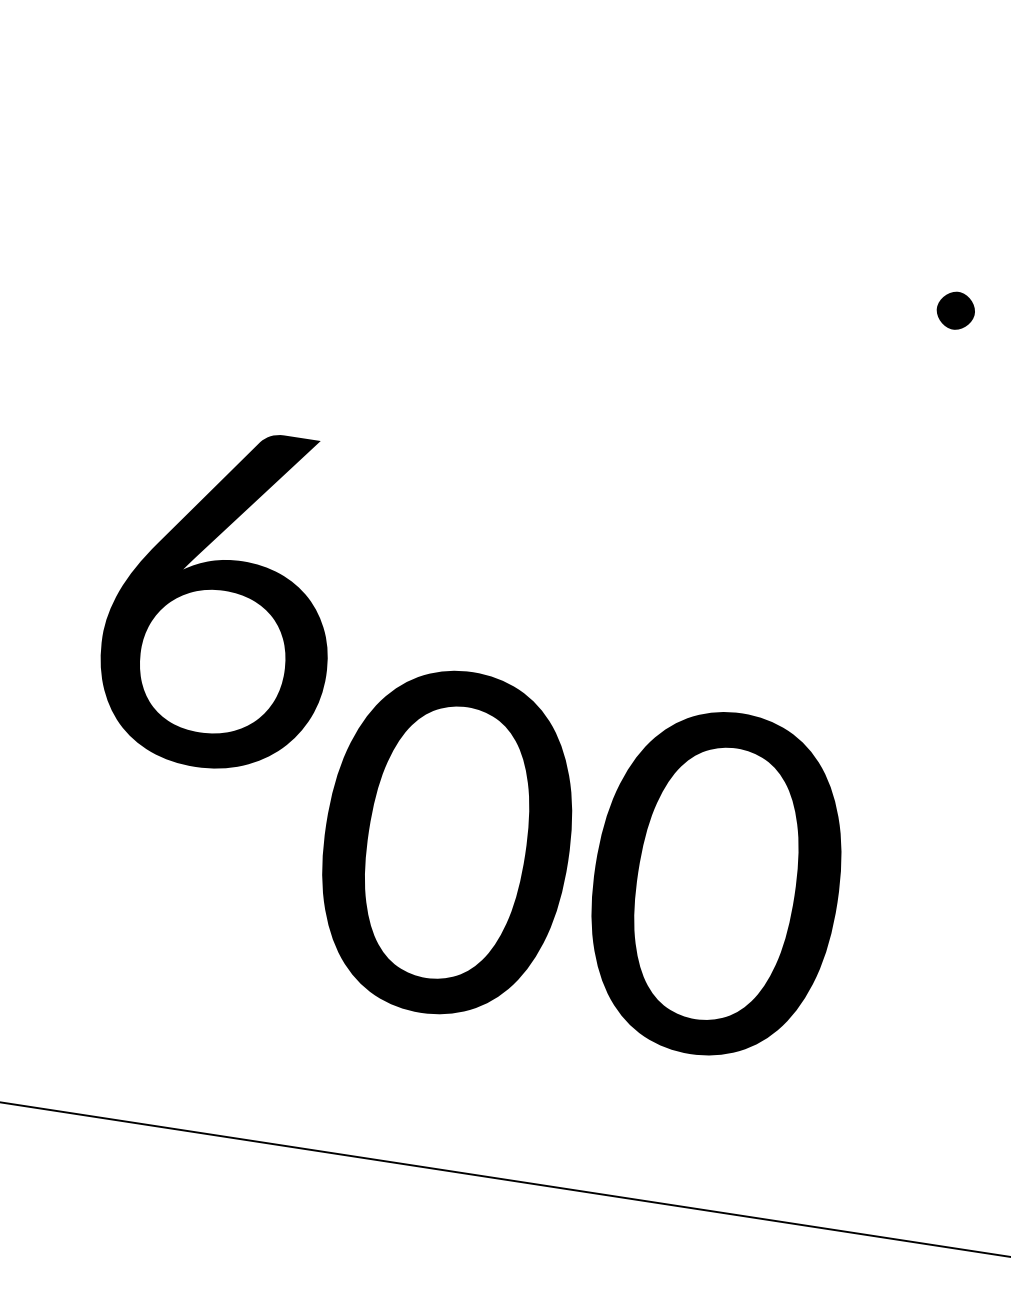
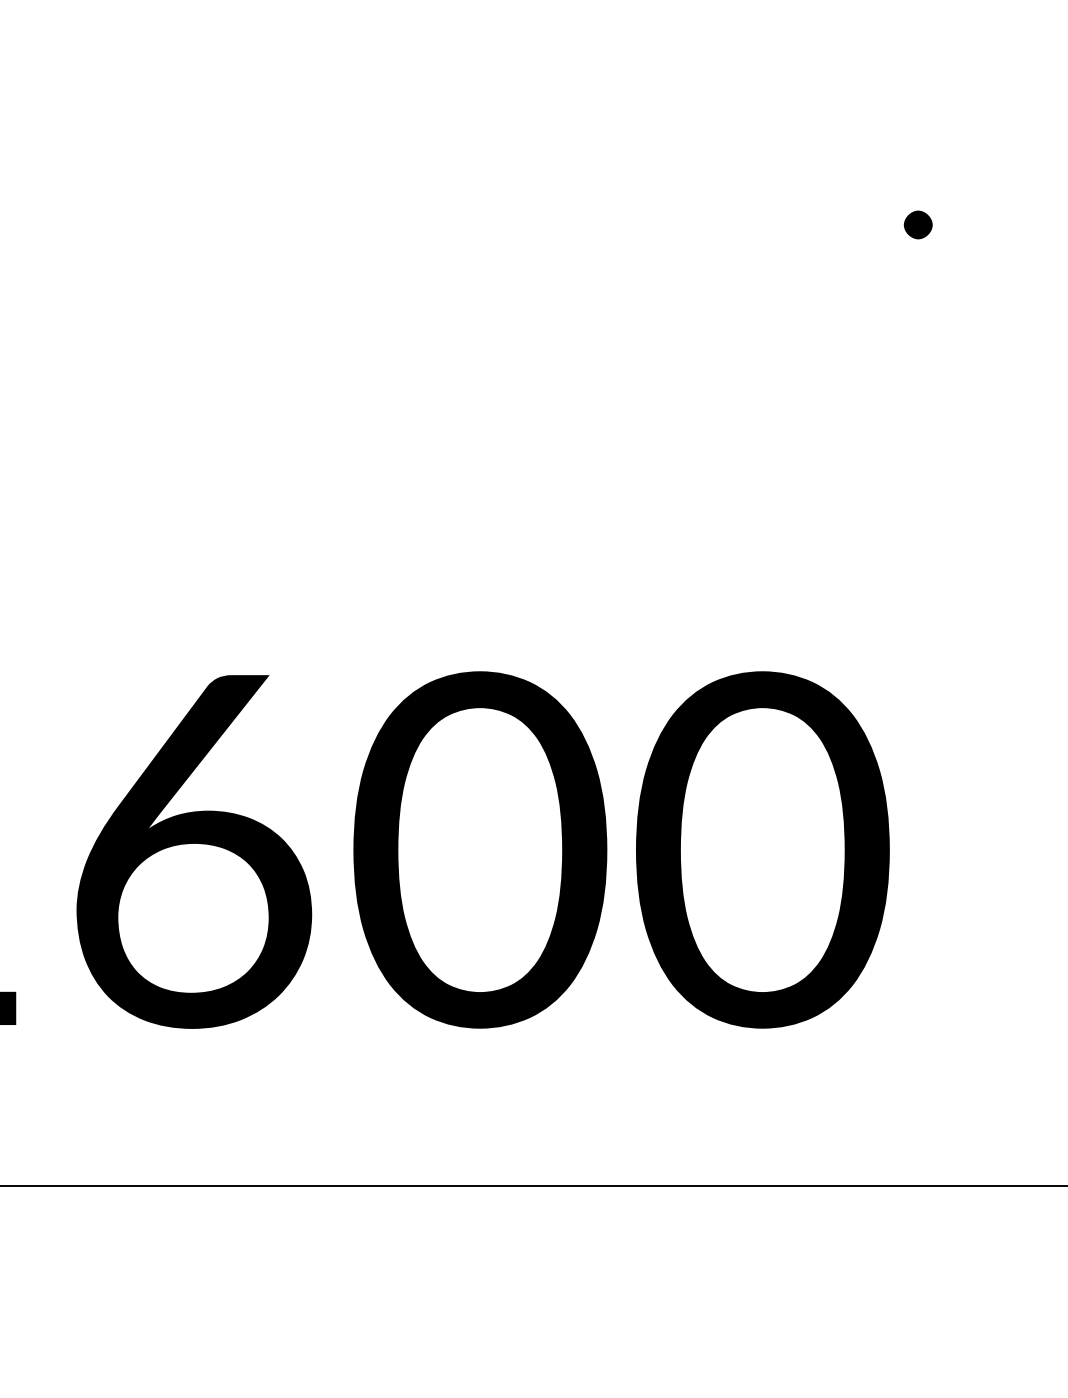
part: (955, 310) -> (917, 224), size x0.71
text: (223, 598) -> (194, 851), moved

